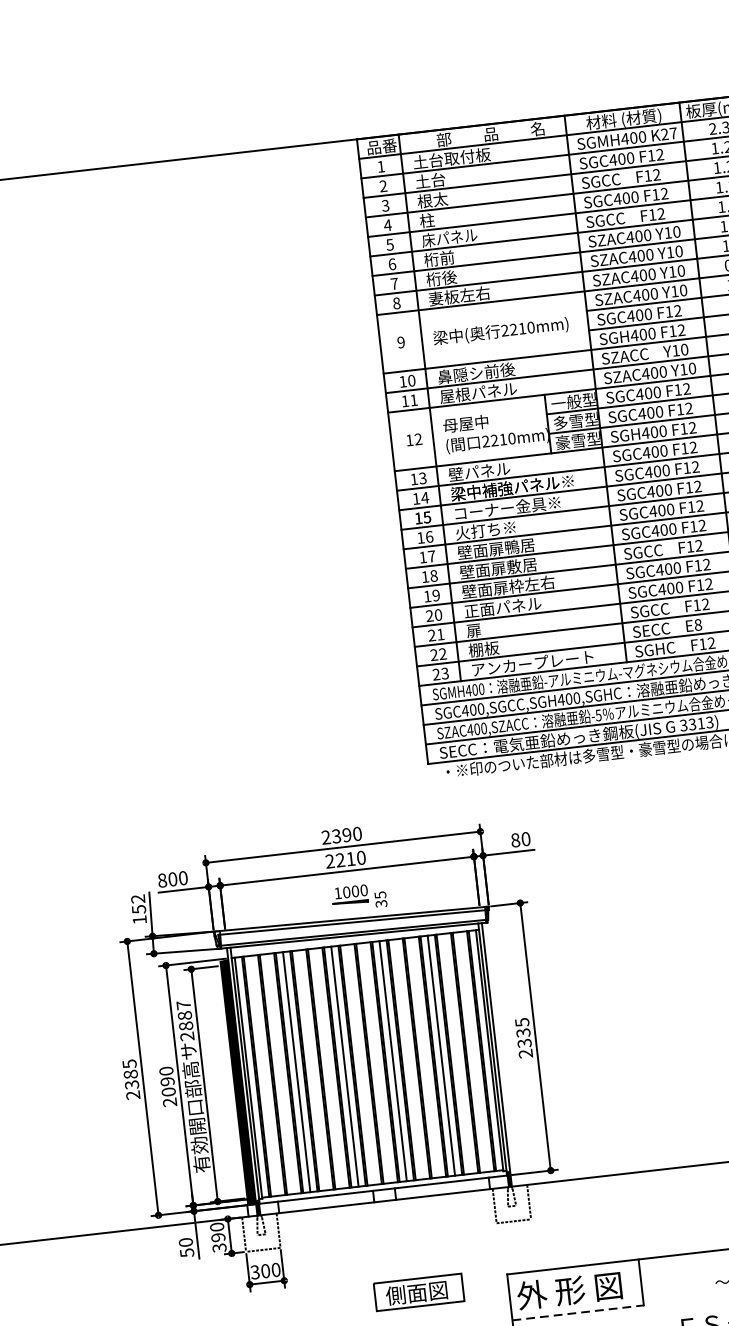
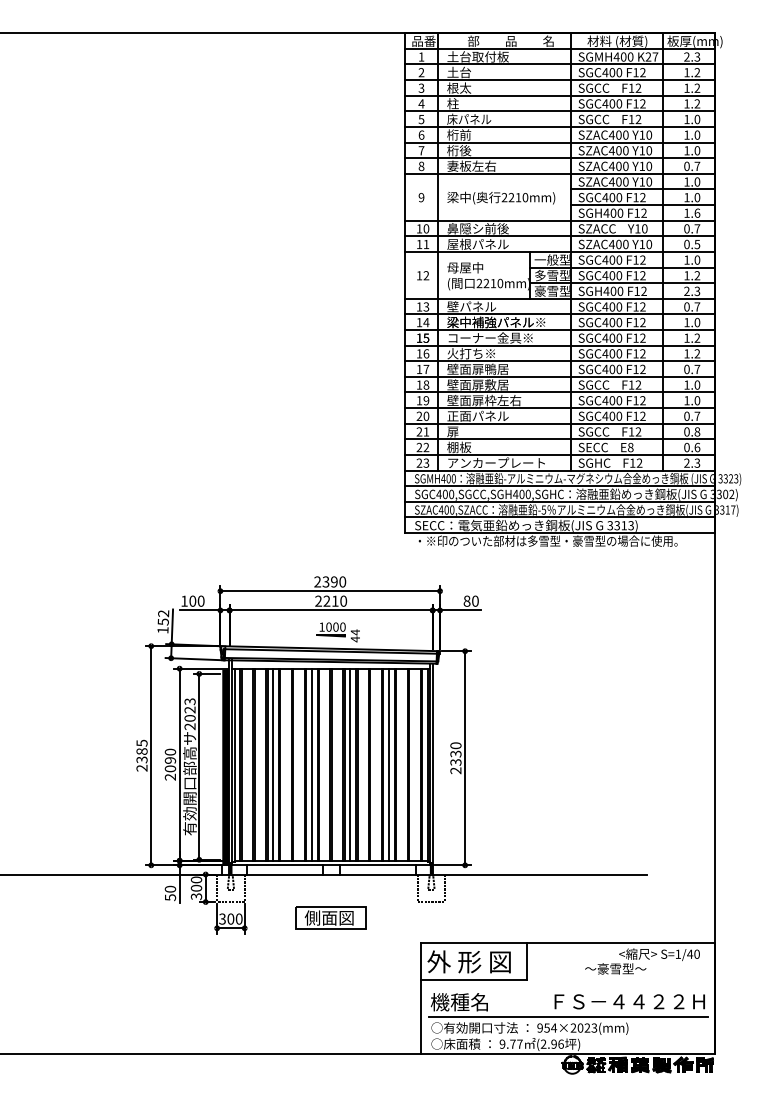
text: (162, 879) -> (184, 600), 800 -> 100
text: (381, 900) -> (355, 636), 35 -> 44
text: (184, 1015) -> (189, 709), 2887 -> 2023
text: (521, 1022) -> (455, 745), 2335 -> 2330
text: (218, 1236) -> (196, 887), 390 -> 300
part: (418, 1292) -> (330, 917), moved
line: (577, 1313) -> (473, 980), dashed -> solid

